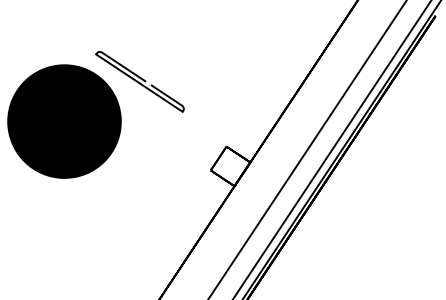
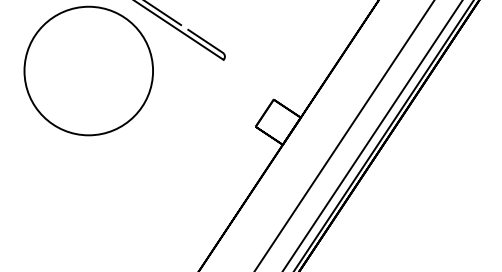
fill: (64, 121) -> (88, 70), removed

